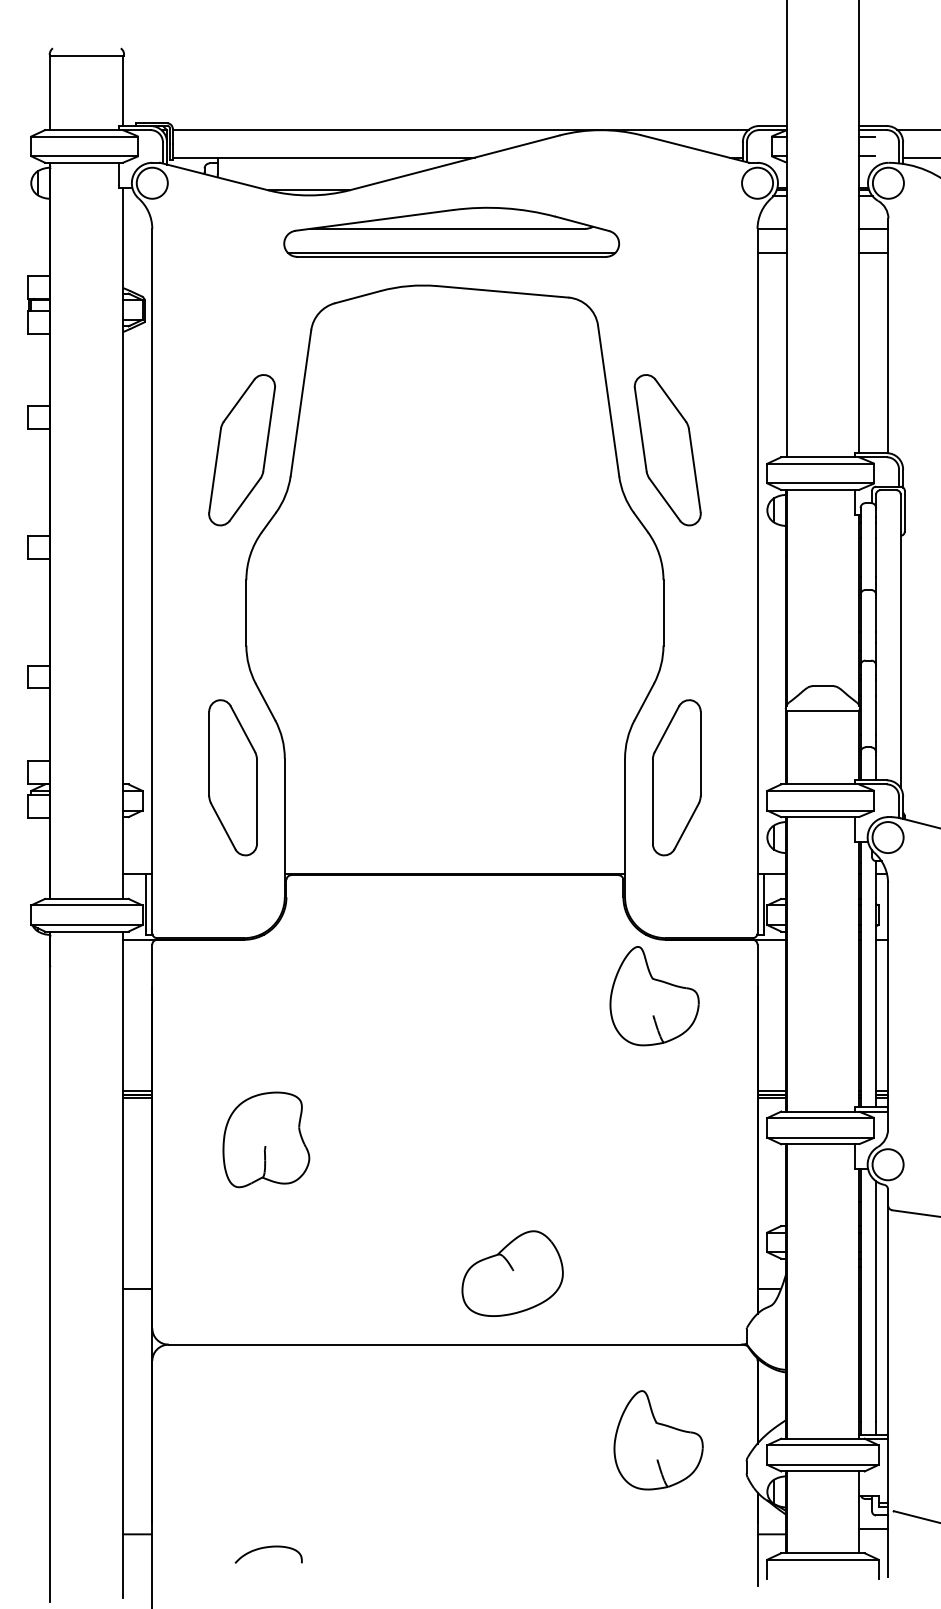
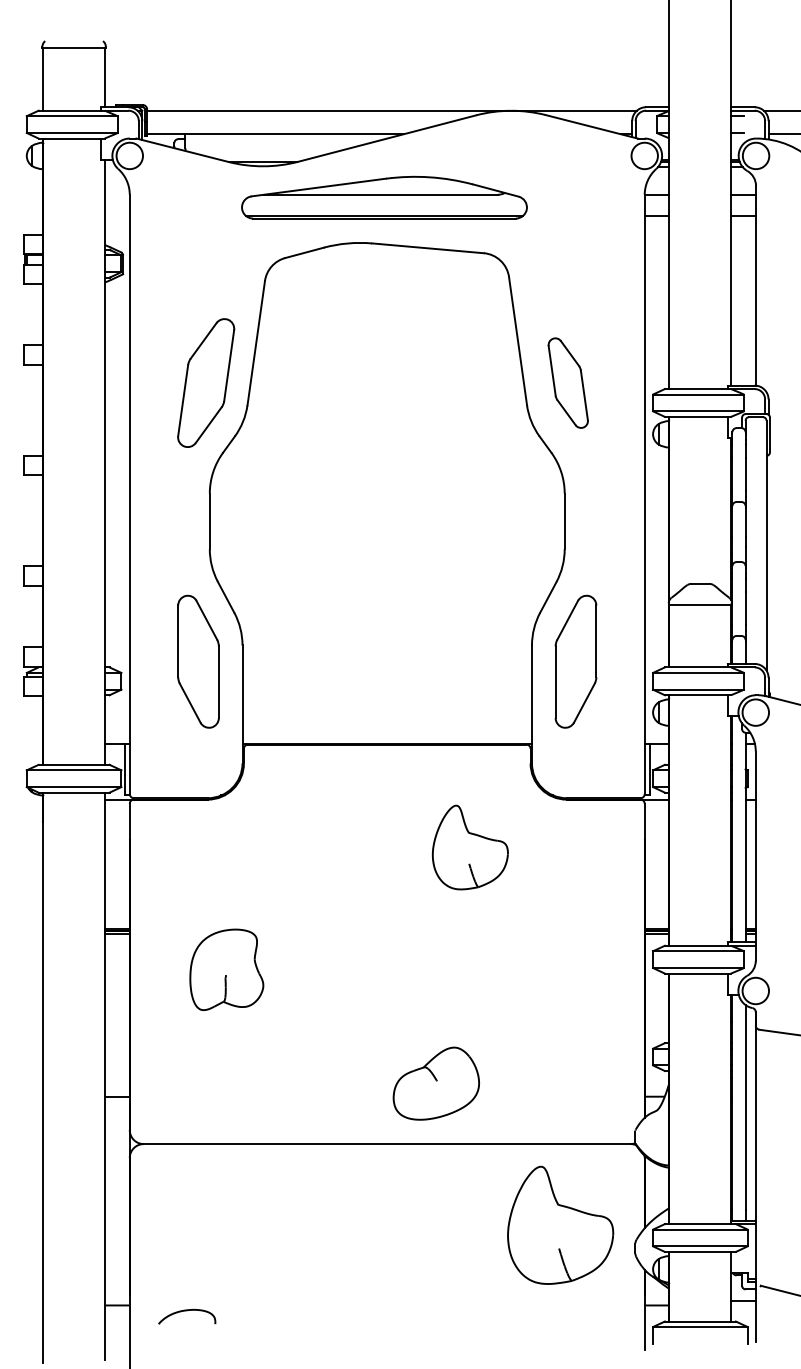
part: (667, 450) -> (568, 383), size x0.7
part: (654, 996) -> (470, 847), moved
part: (658, 1440) -> (560, 1225), size x1.4
curve: (267, 1548) -> (186, 1311), moved

